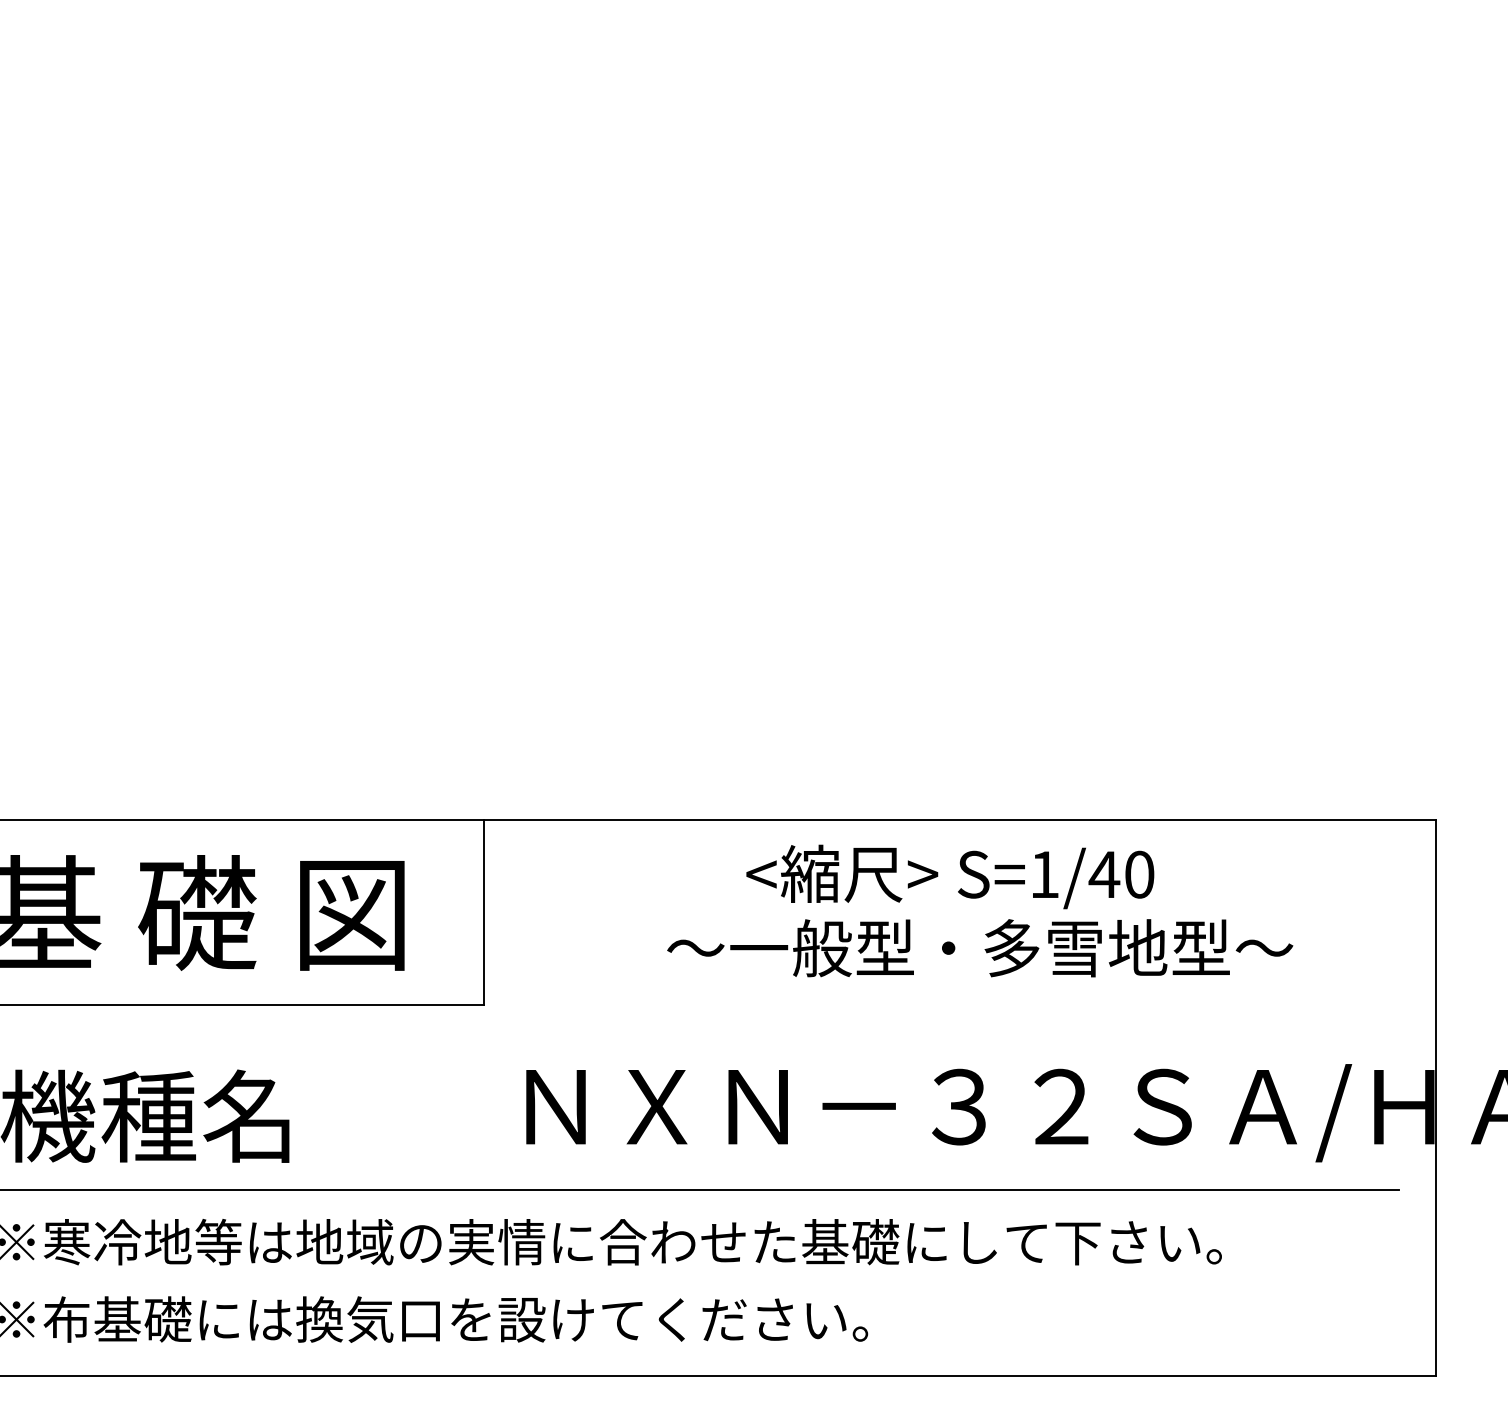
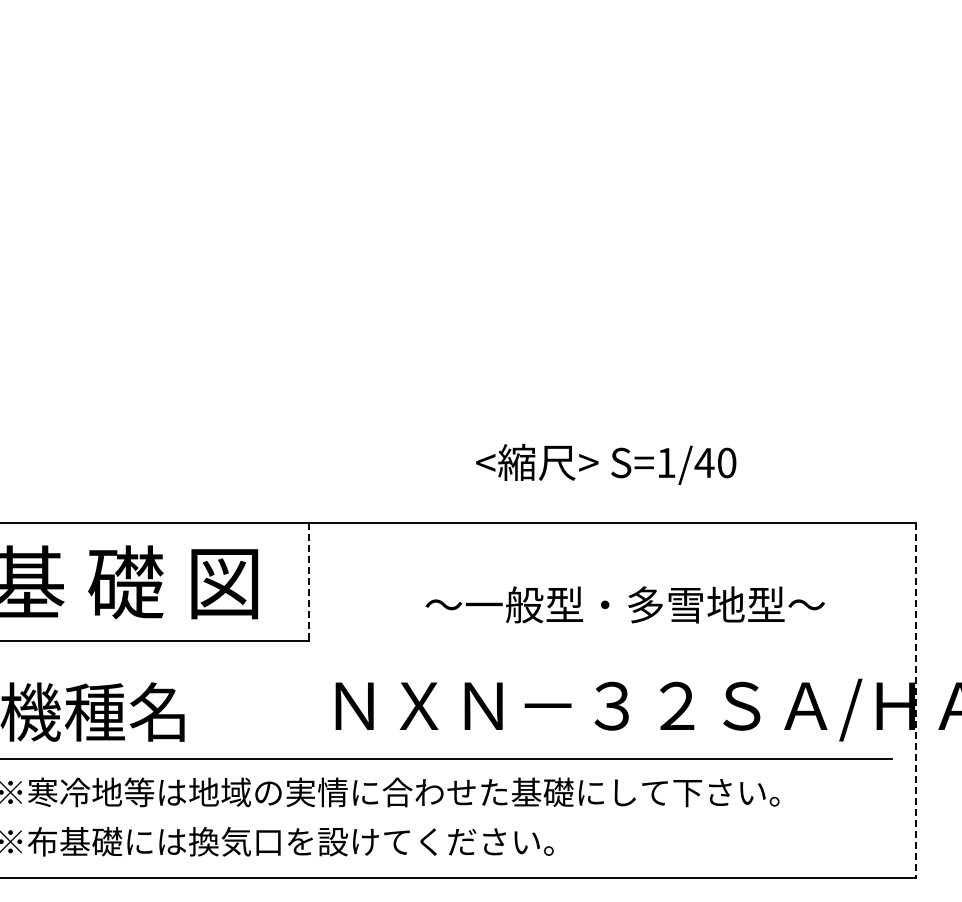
text: (950, 875) -> (606, 463), moved
line: (483, 913) -> (308, 582), solid -> dashed
line: (1435, 1098) -> (915, 700), solid -> dashed

